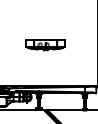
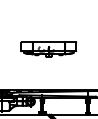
part: (45, 45) -> (48, 49), size x1.4

